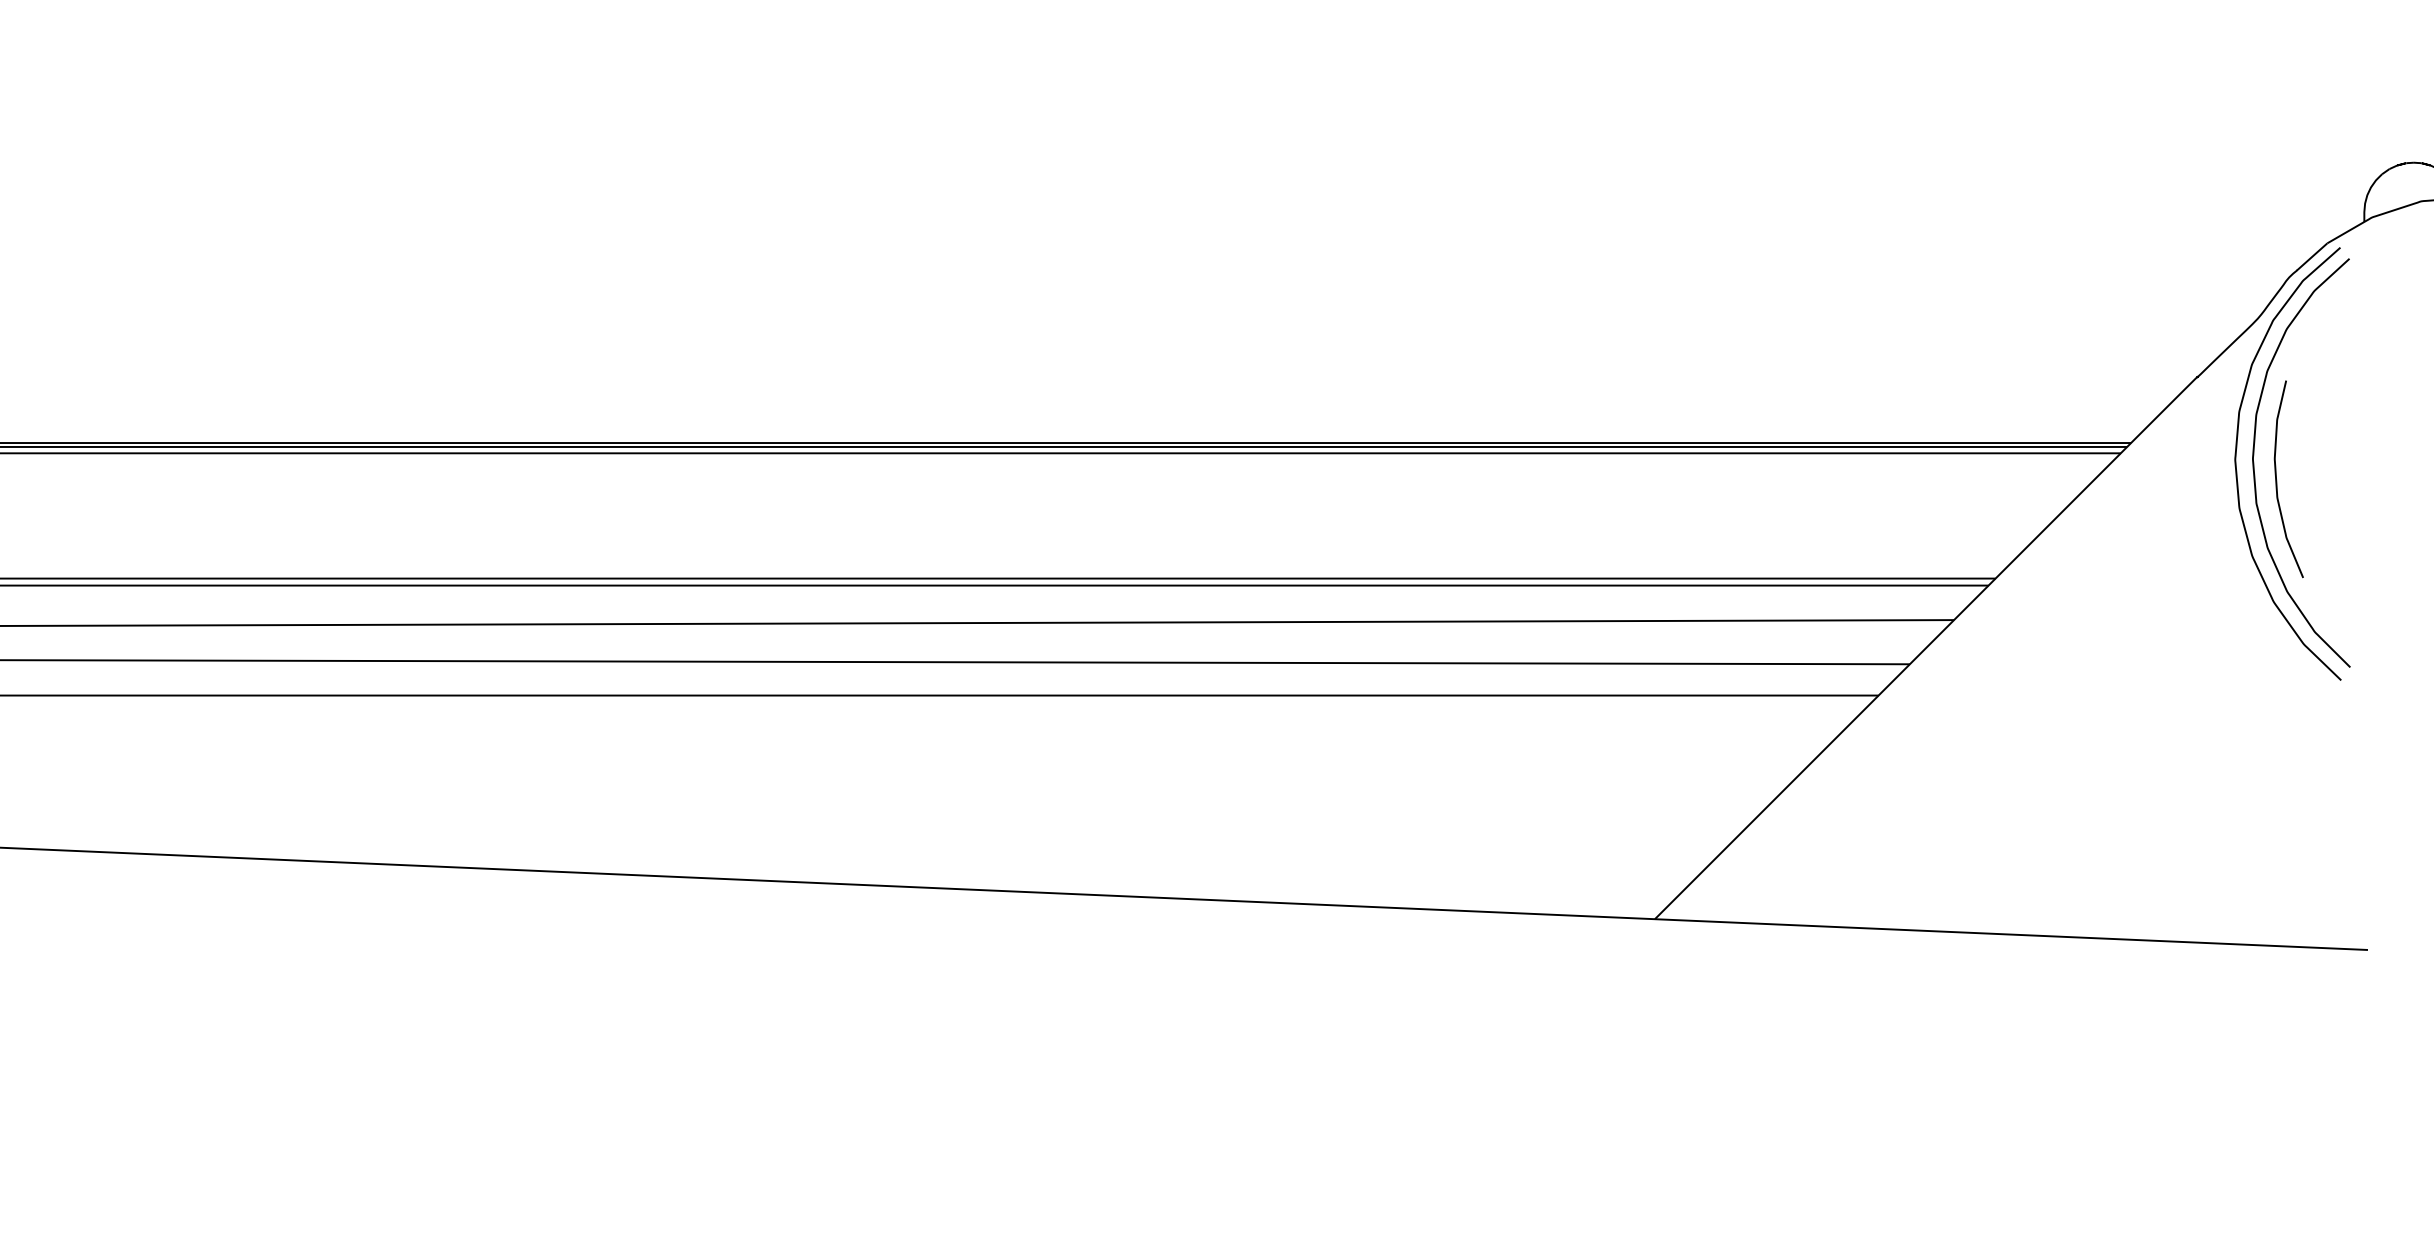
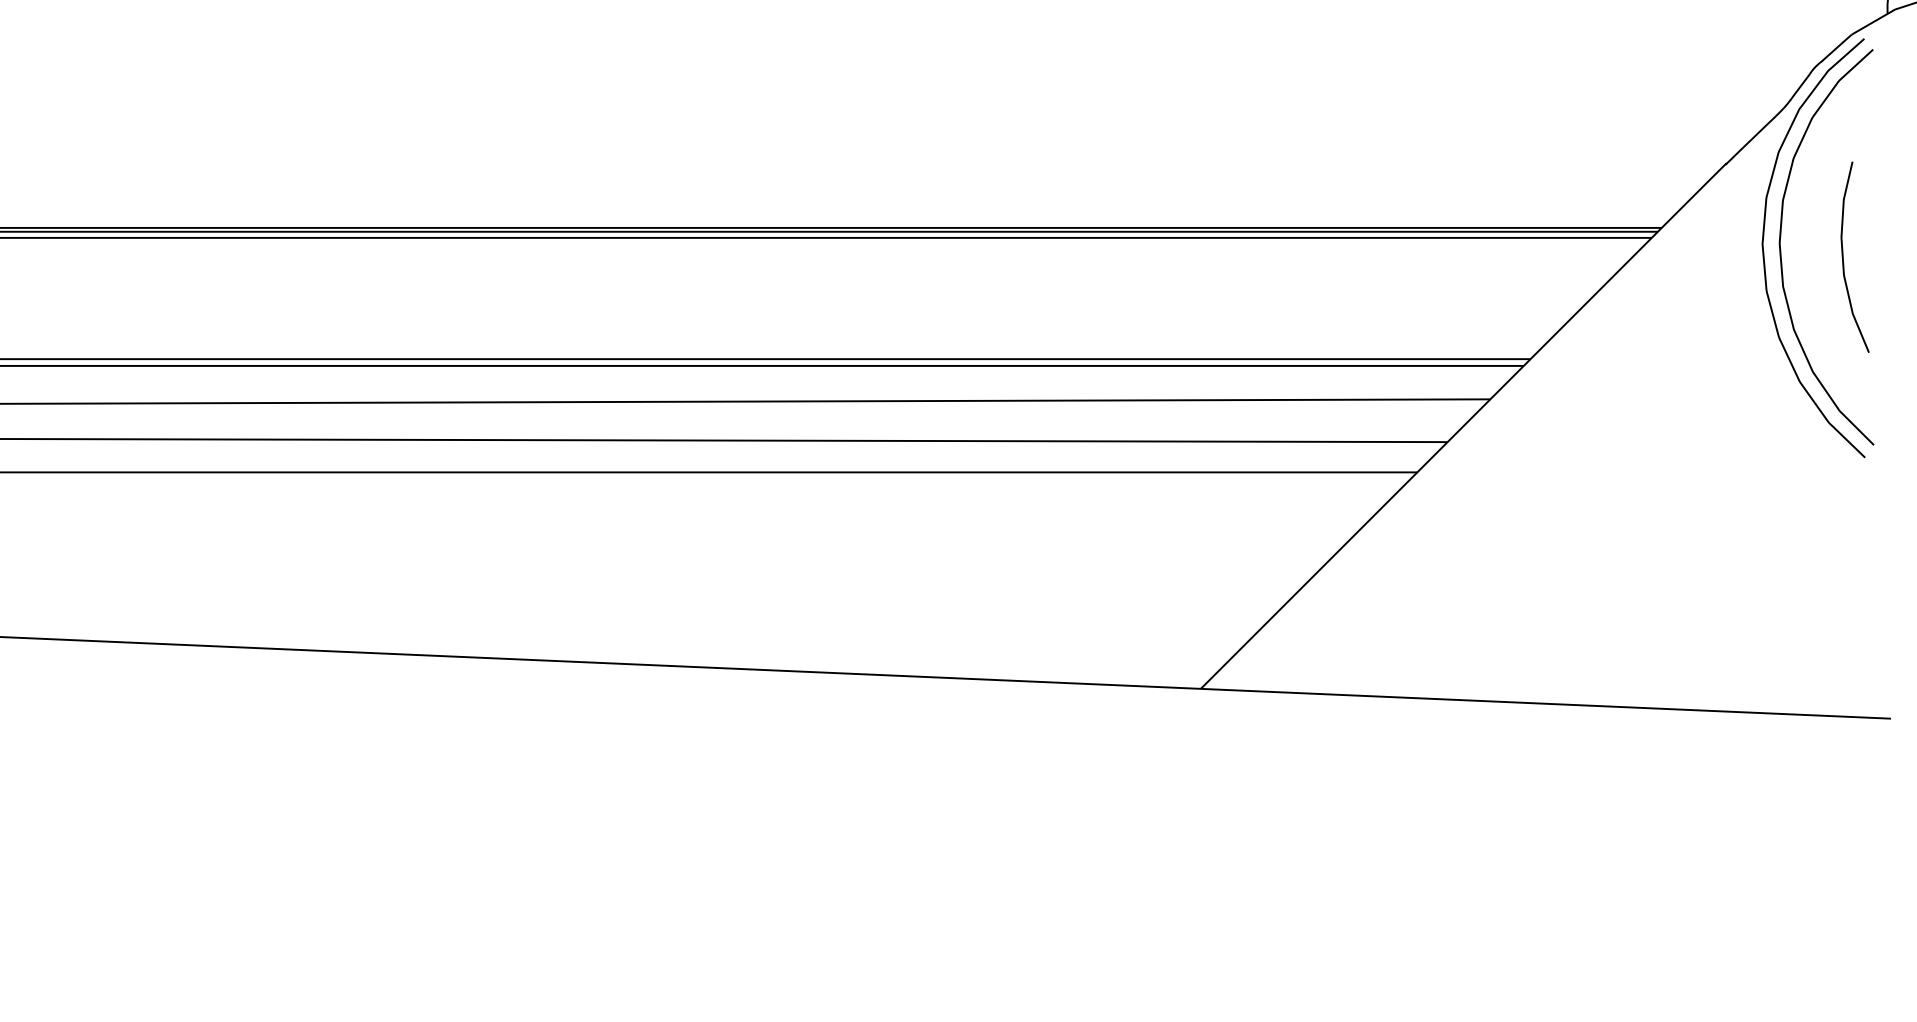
curve: (2277, 480) -> (1844, 258), moved

